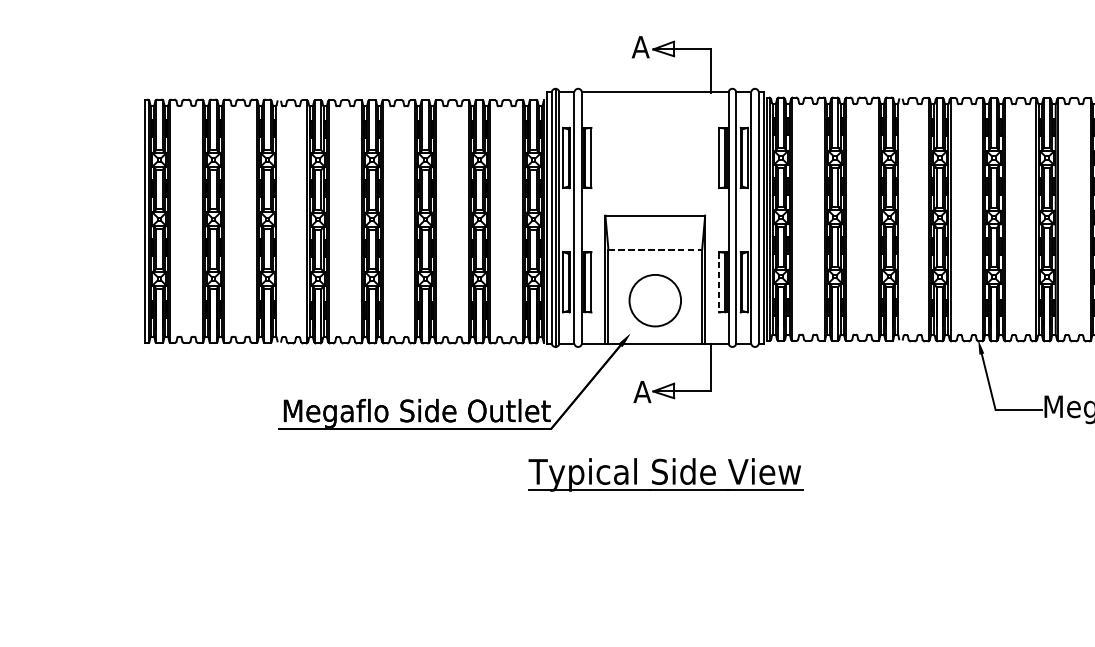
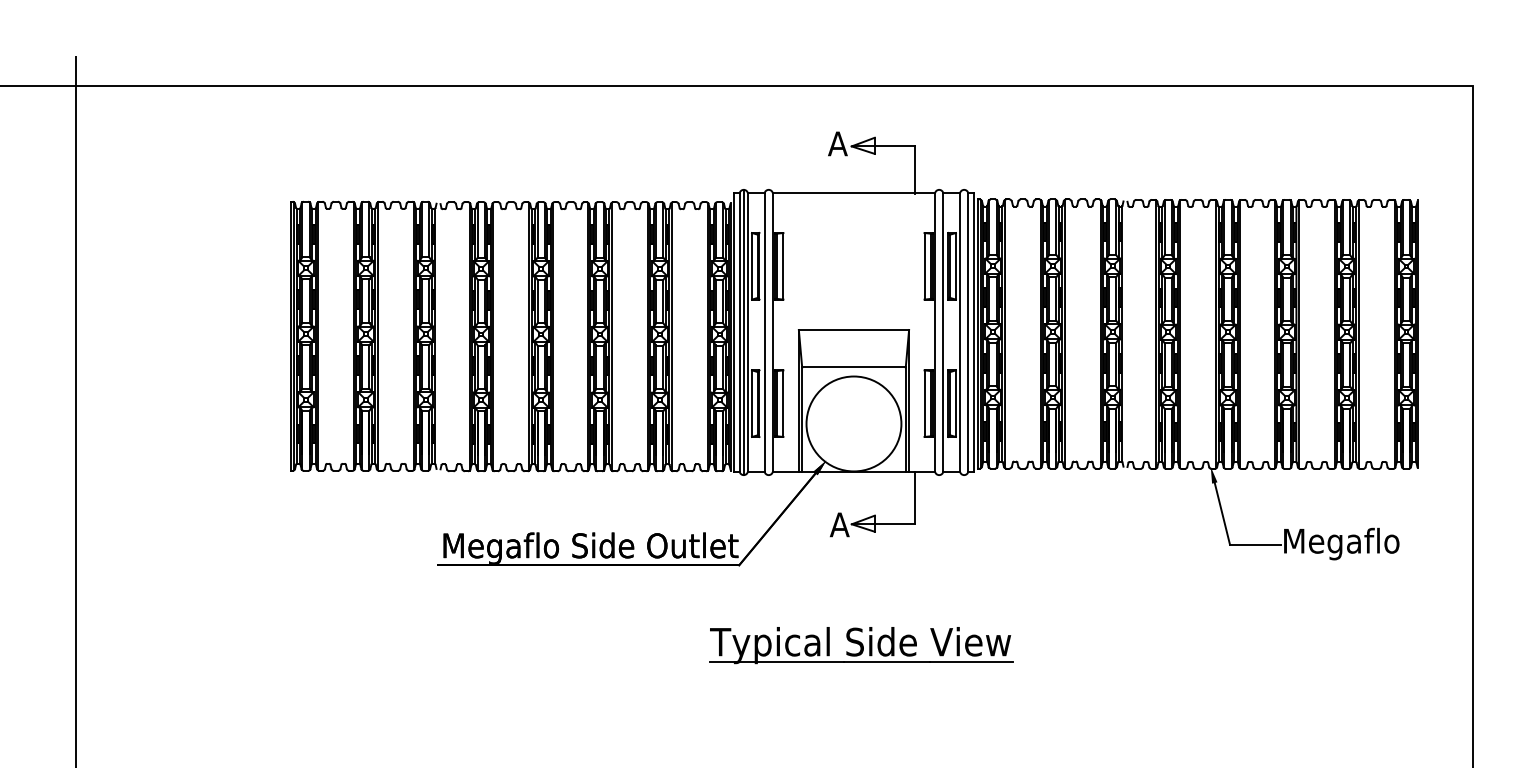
line: (654, 249) -> (853, 367), dashed -> solid
line: (719, 283) -> (924, 404), dashed -> solid
circle: (654, 300) -> (853, 423), size x1.67
part: (665, 474) -> (861, 645), moved

